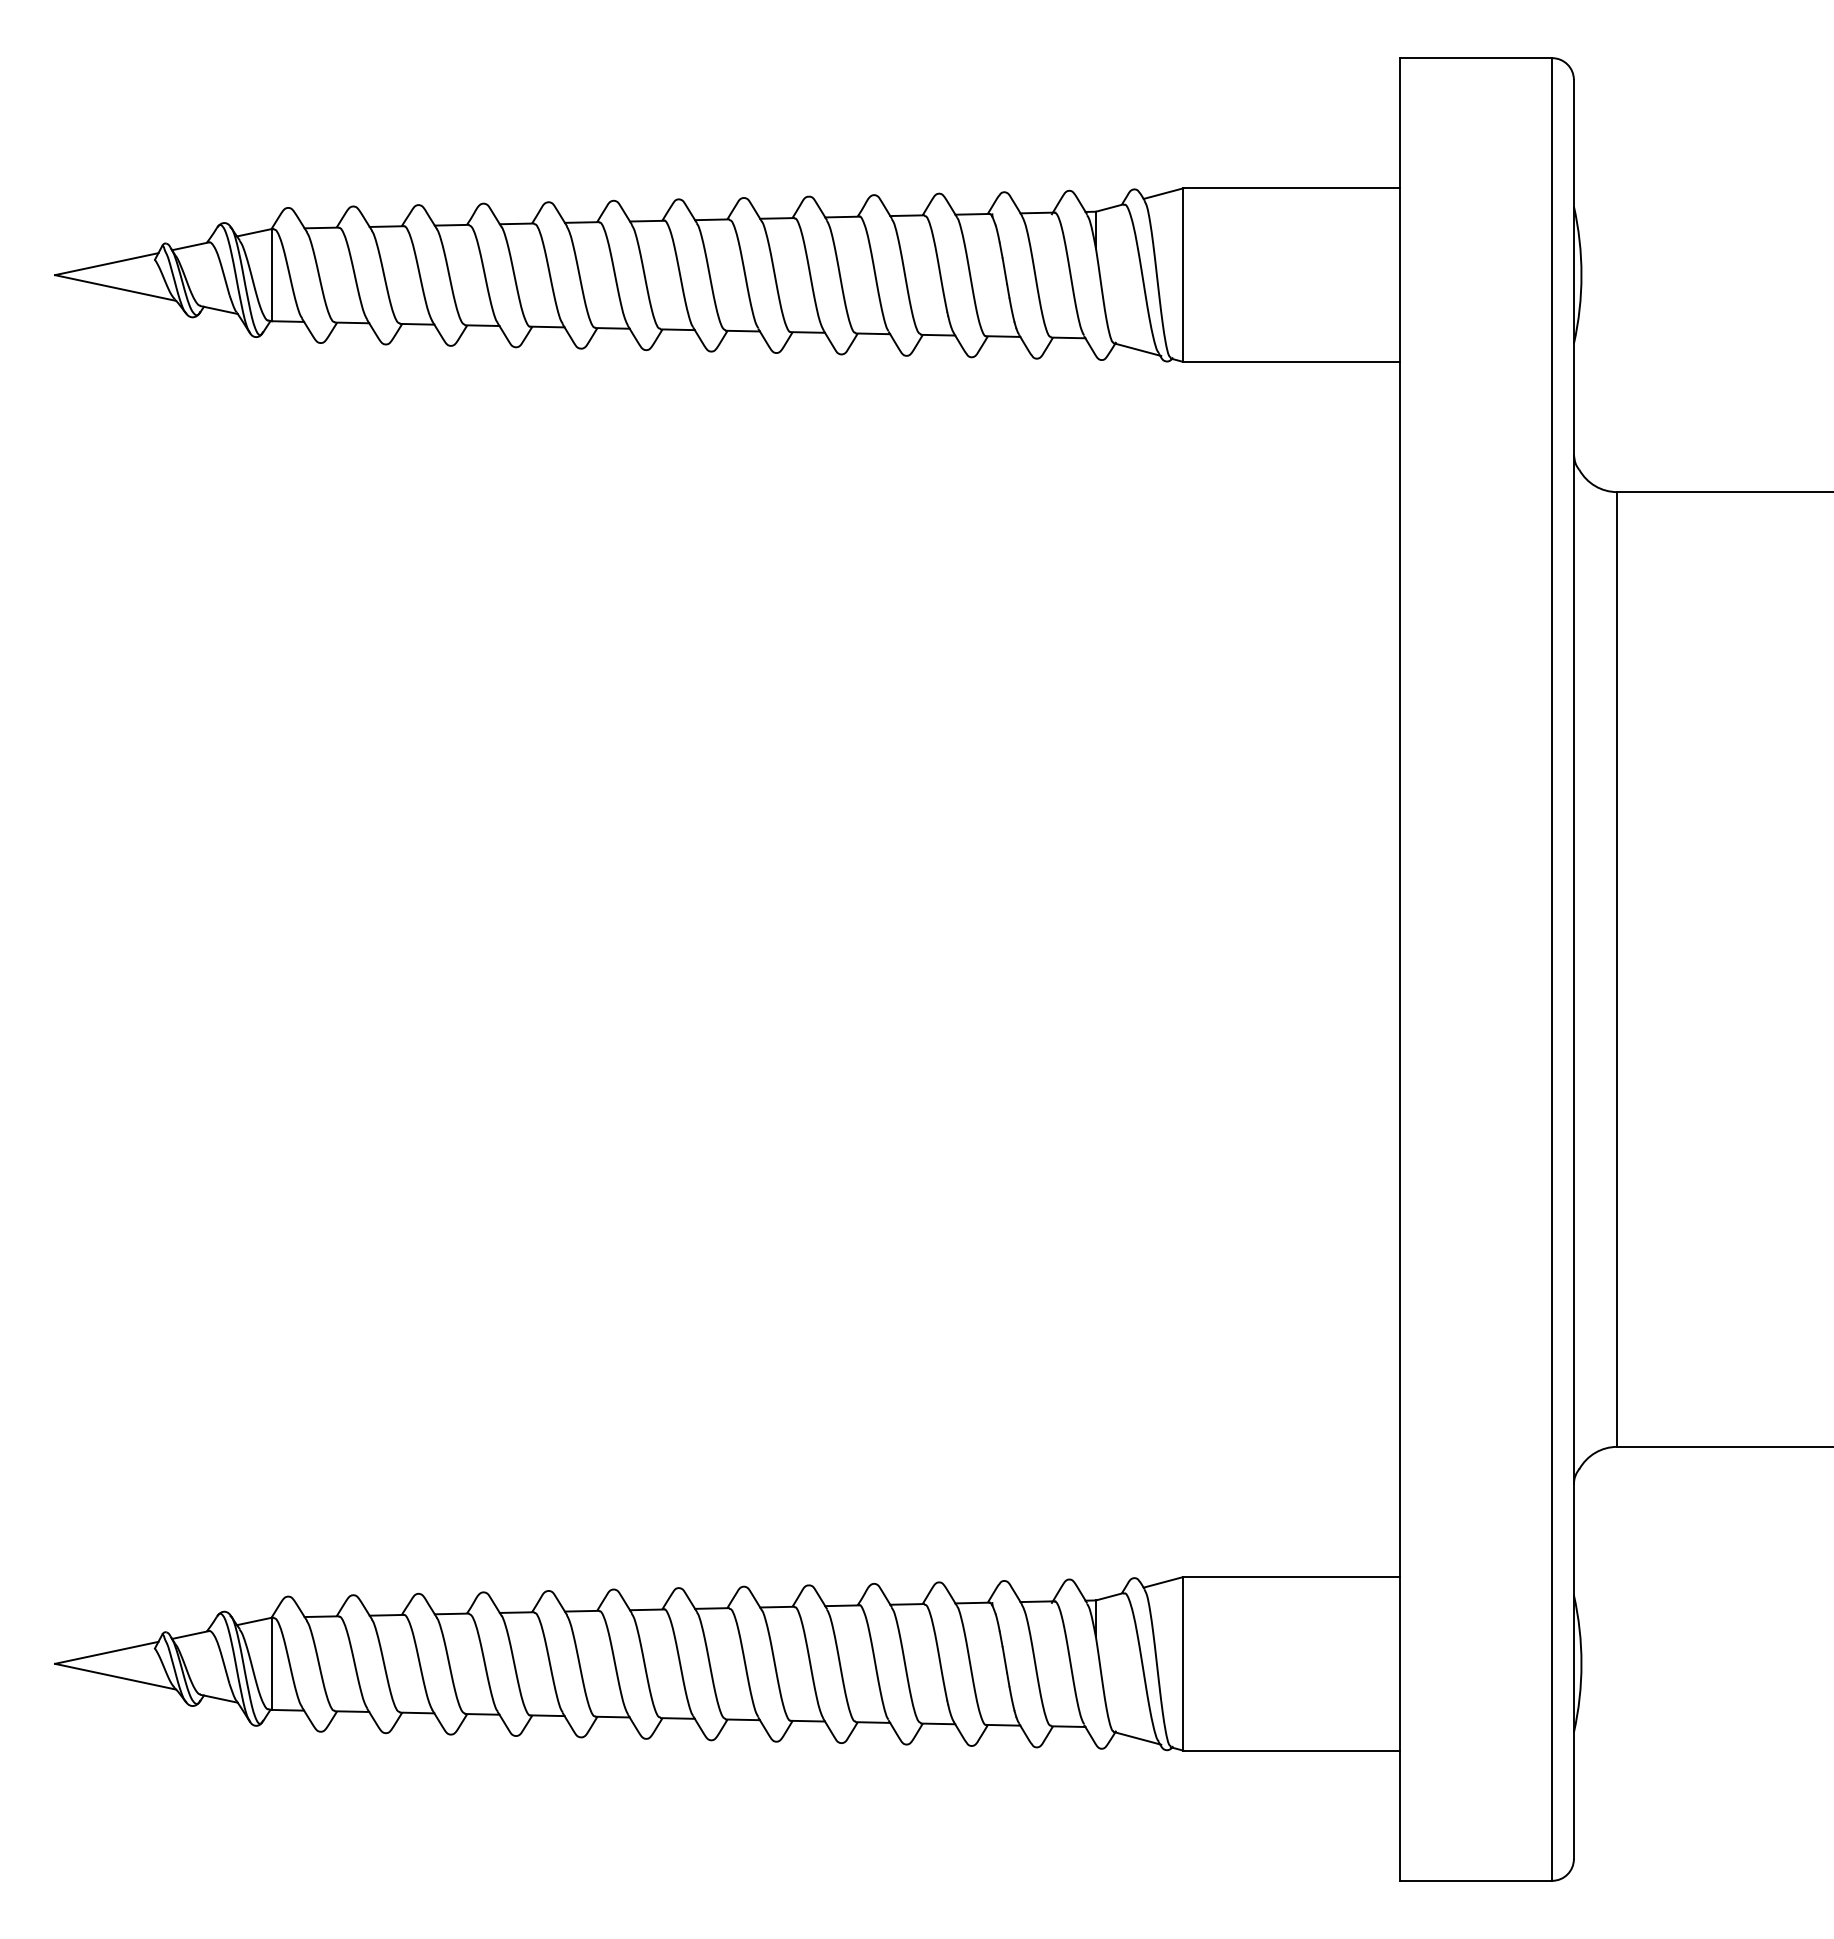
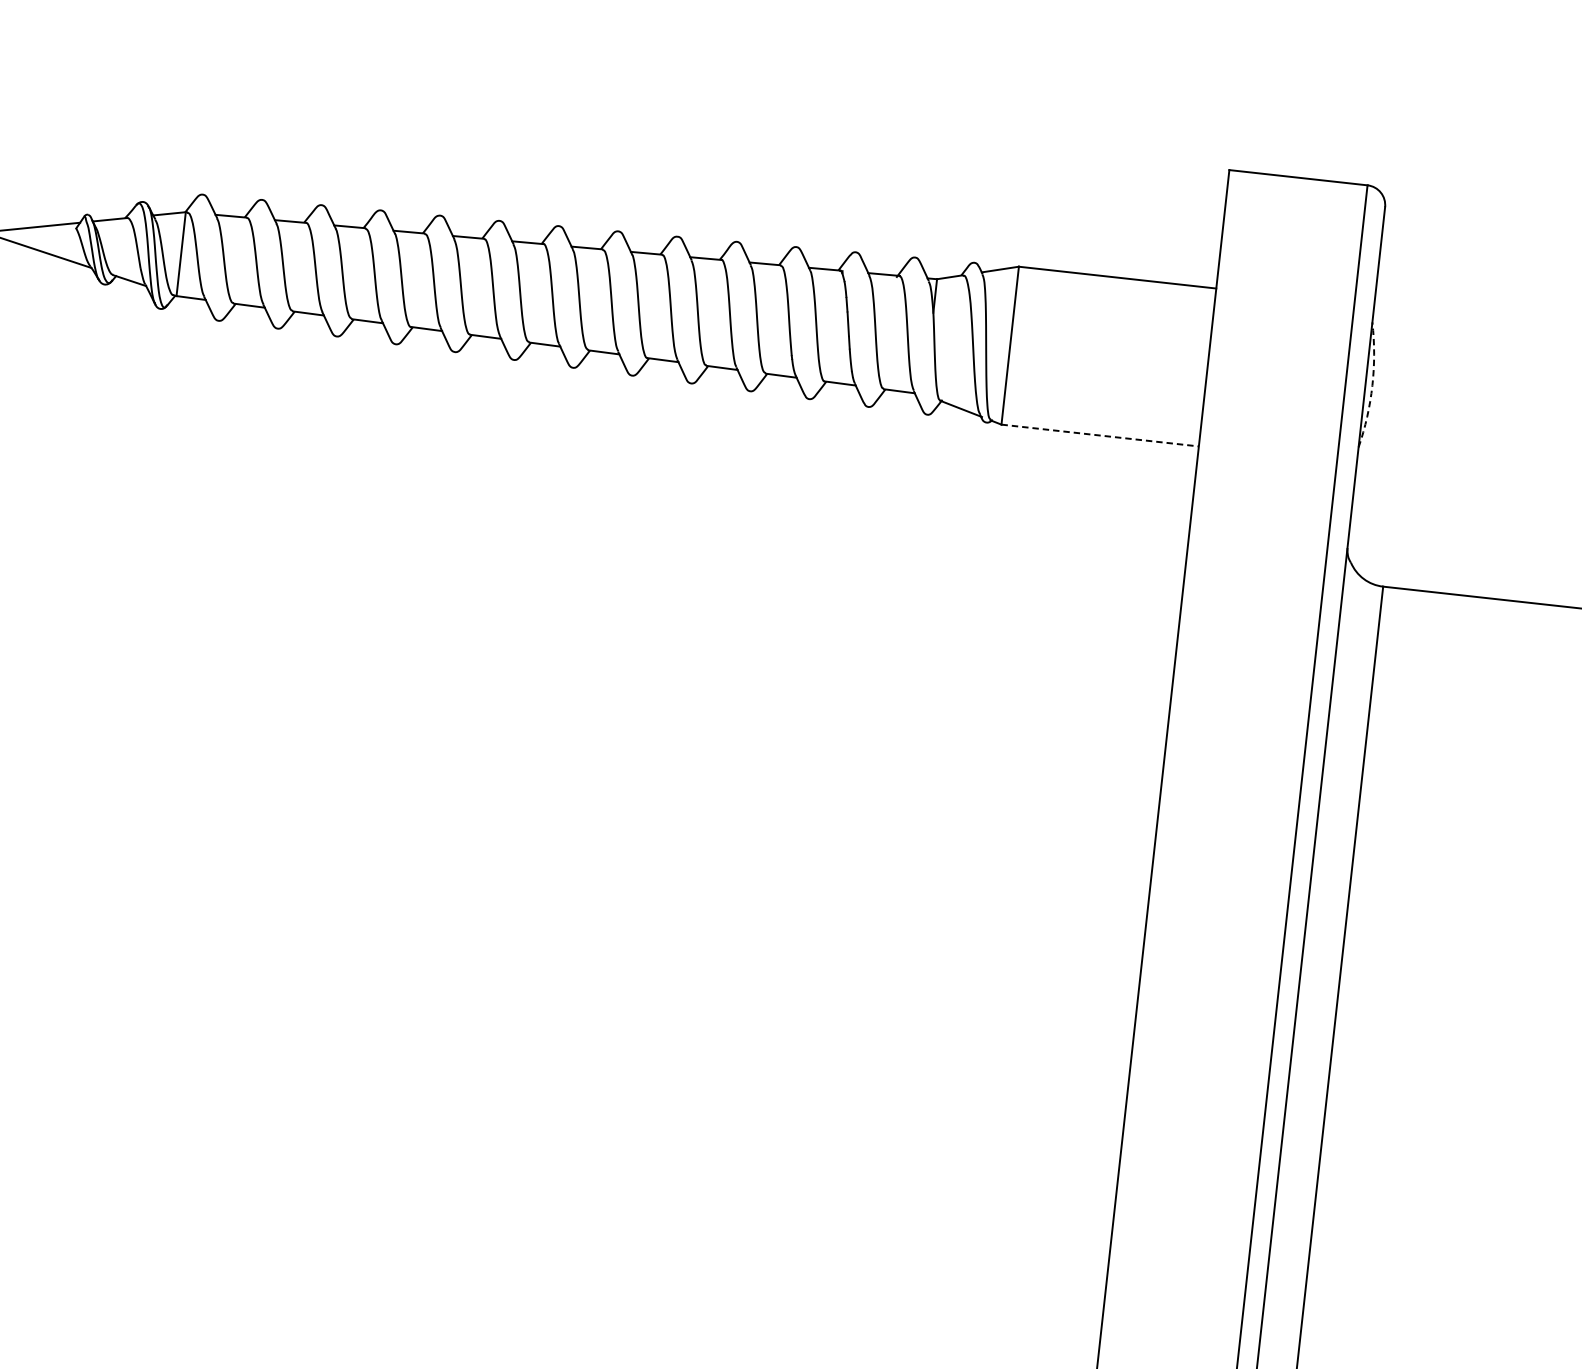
arc: (1581, 275) -> (1372, 385), solid -> dashed
line: (1292, 361) -> (1100, 435), solid -> dashed

